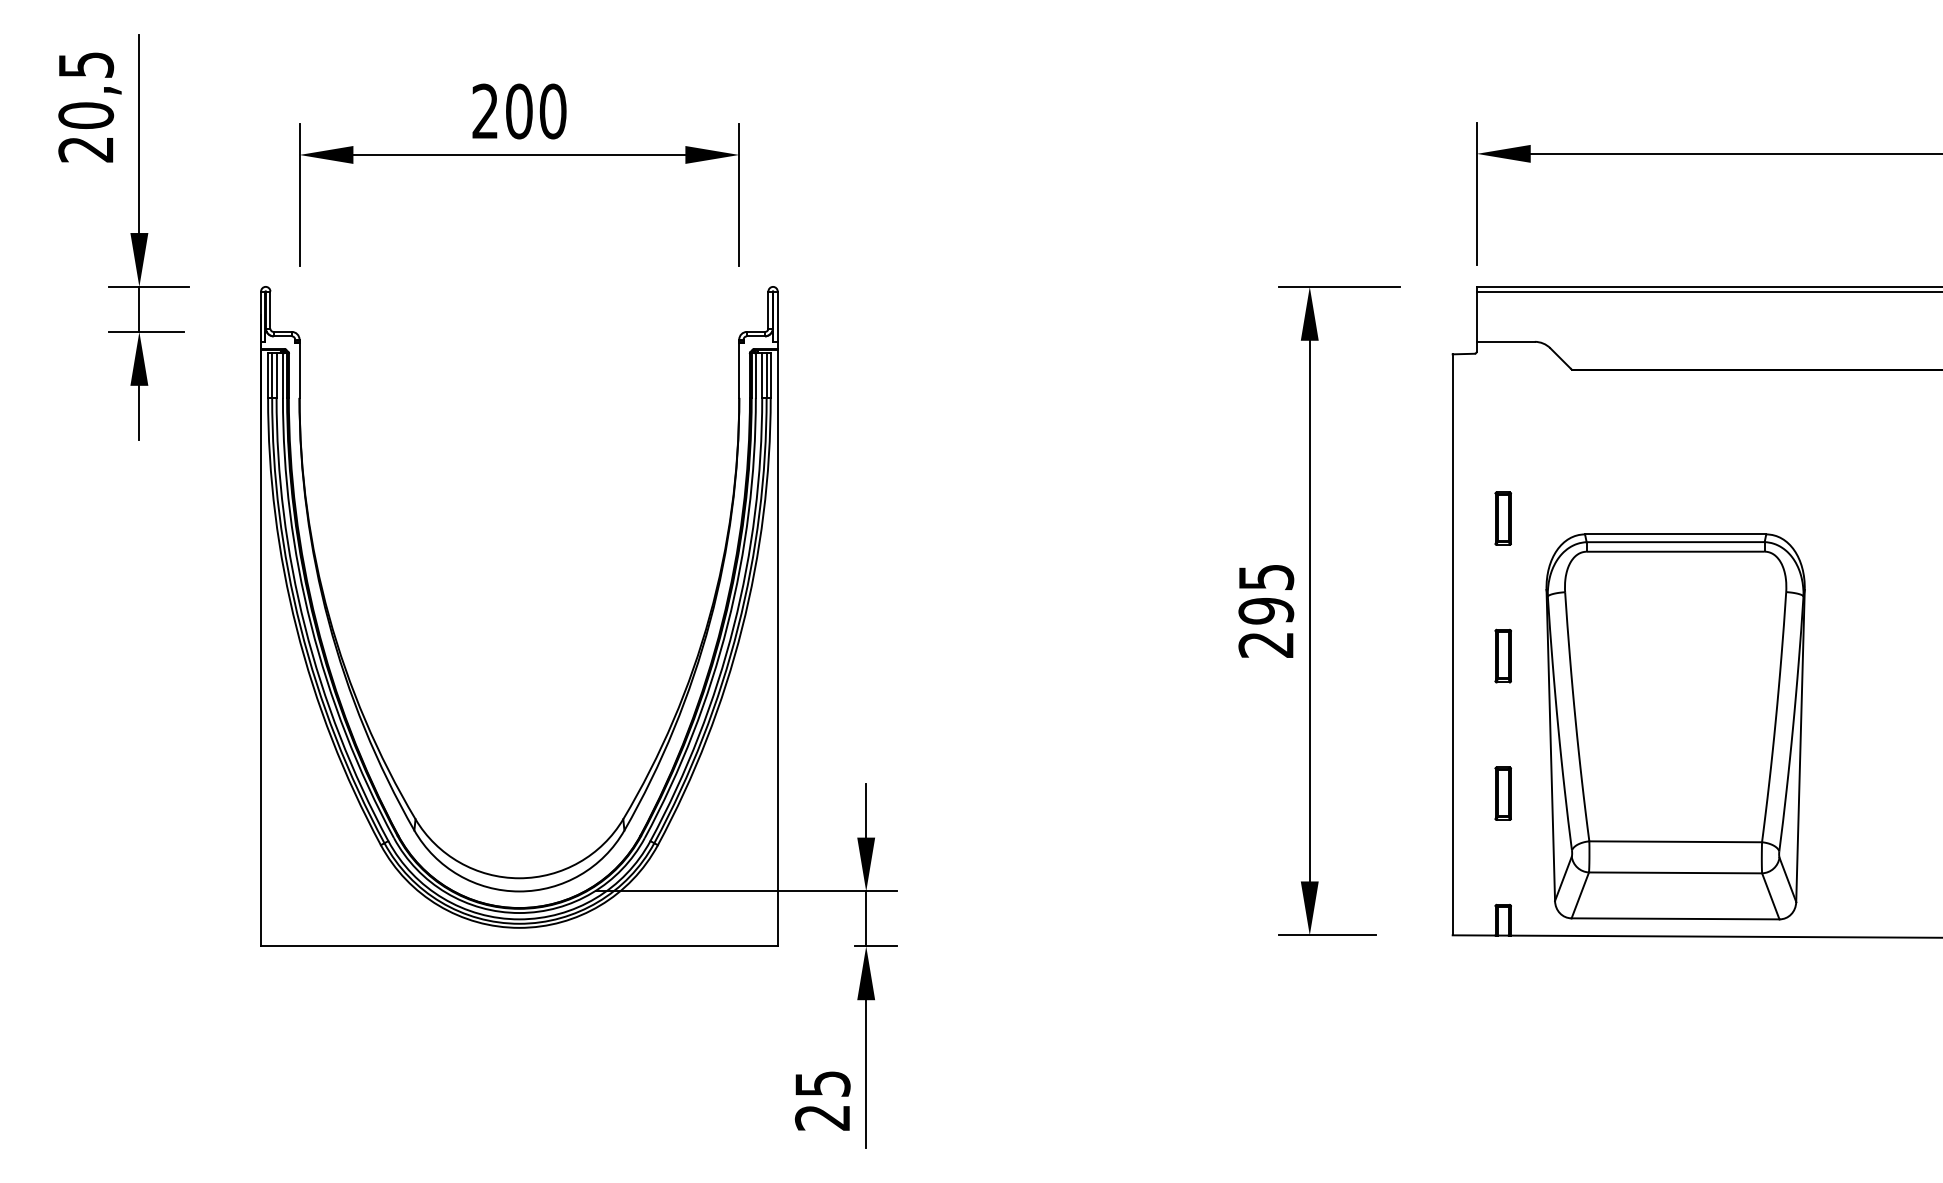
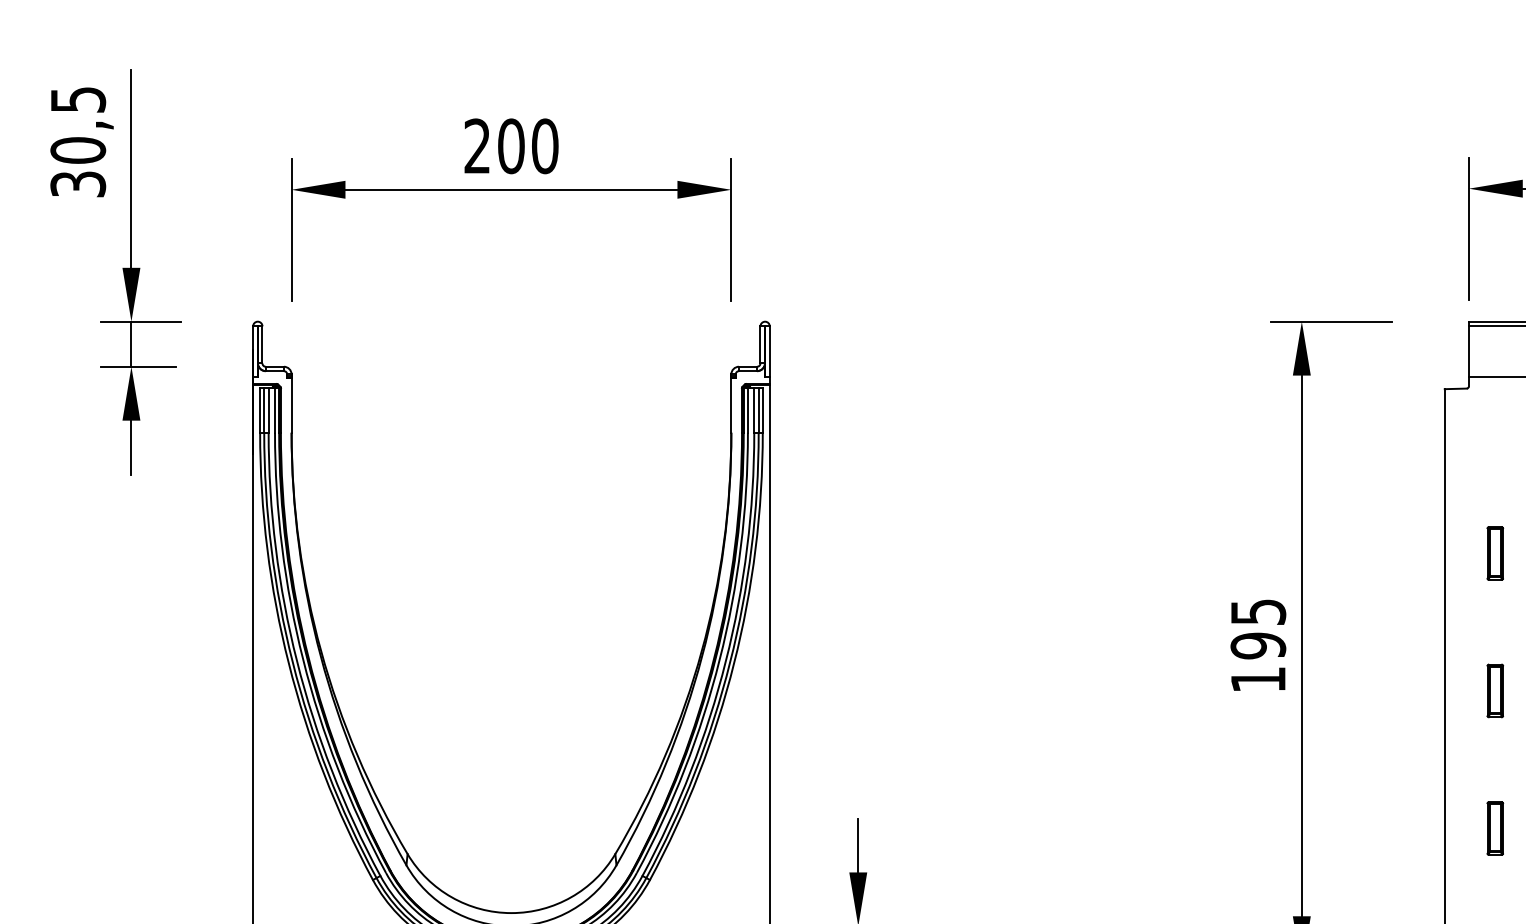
text: (86, 149) -> (78, 184), 20,5 -> 30,5
text: (1265, 645) -> (1257, 680), 295 -> 195

